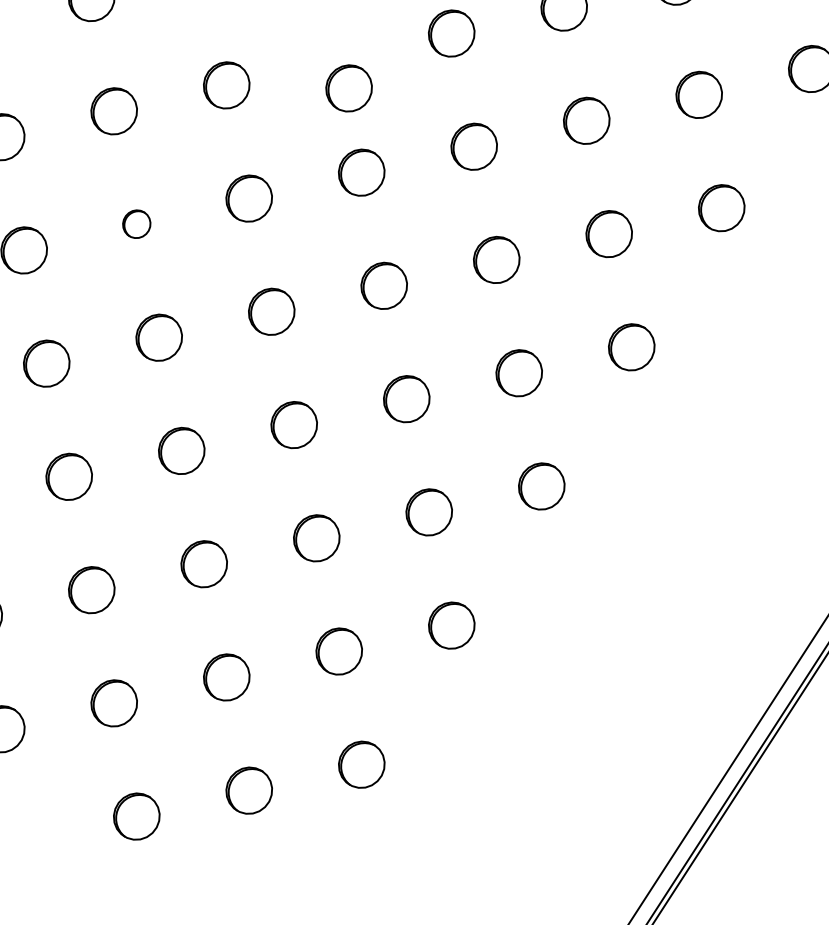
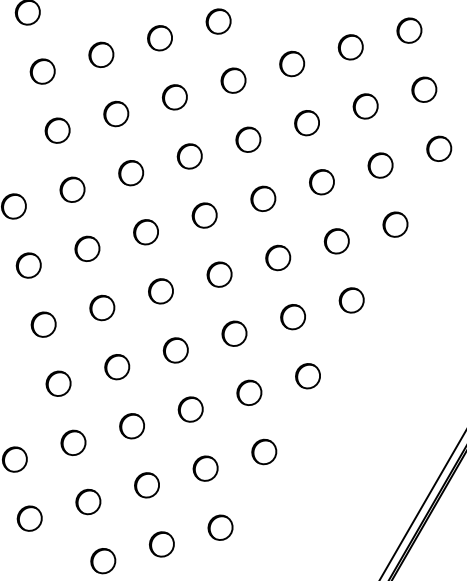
part: (348, 88) -> (189, 156), moved
part: (136, 223) -> (87, 248), size x1.67

